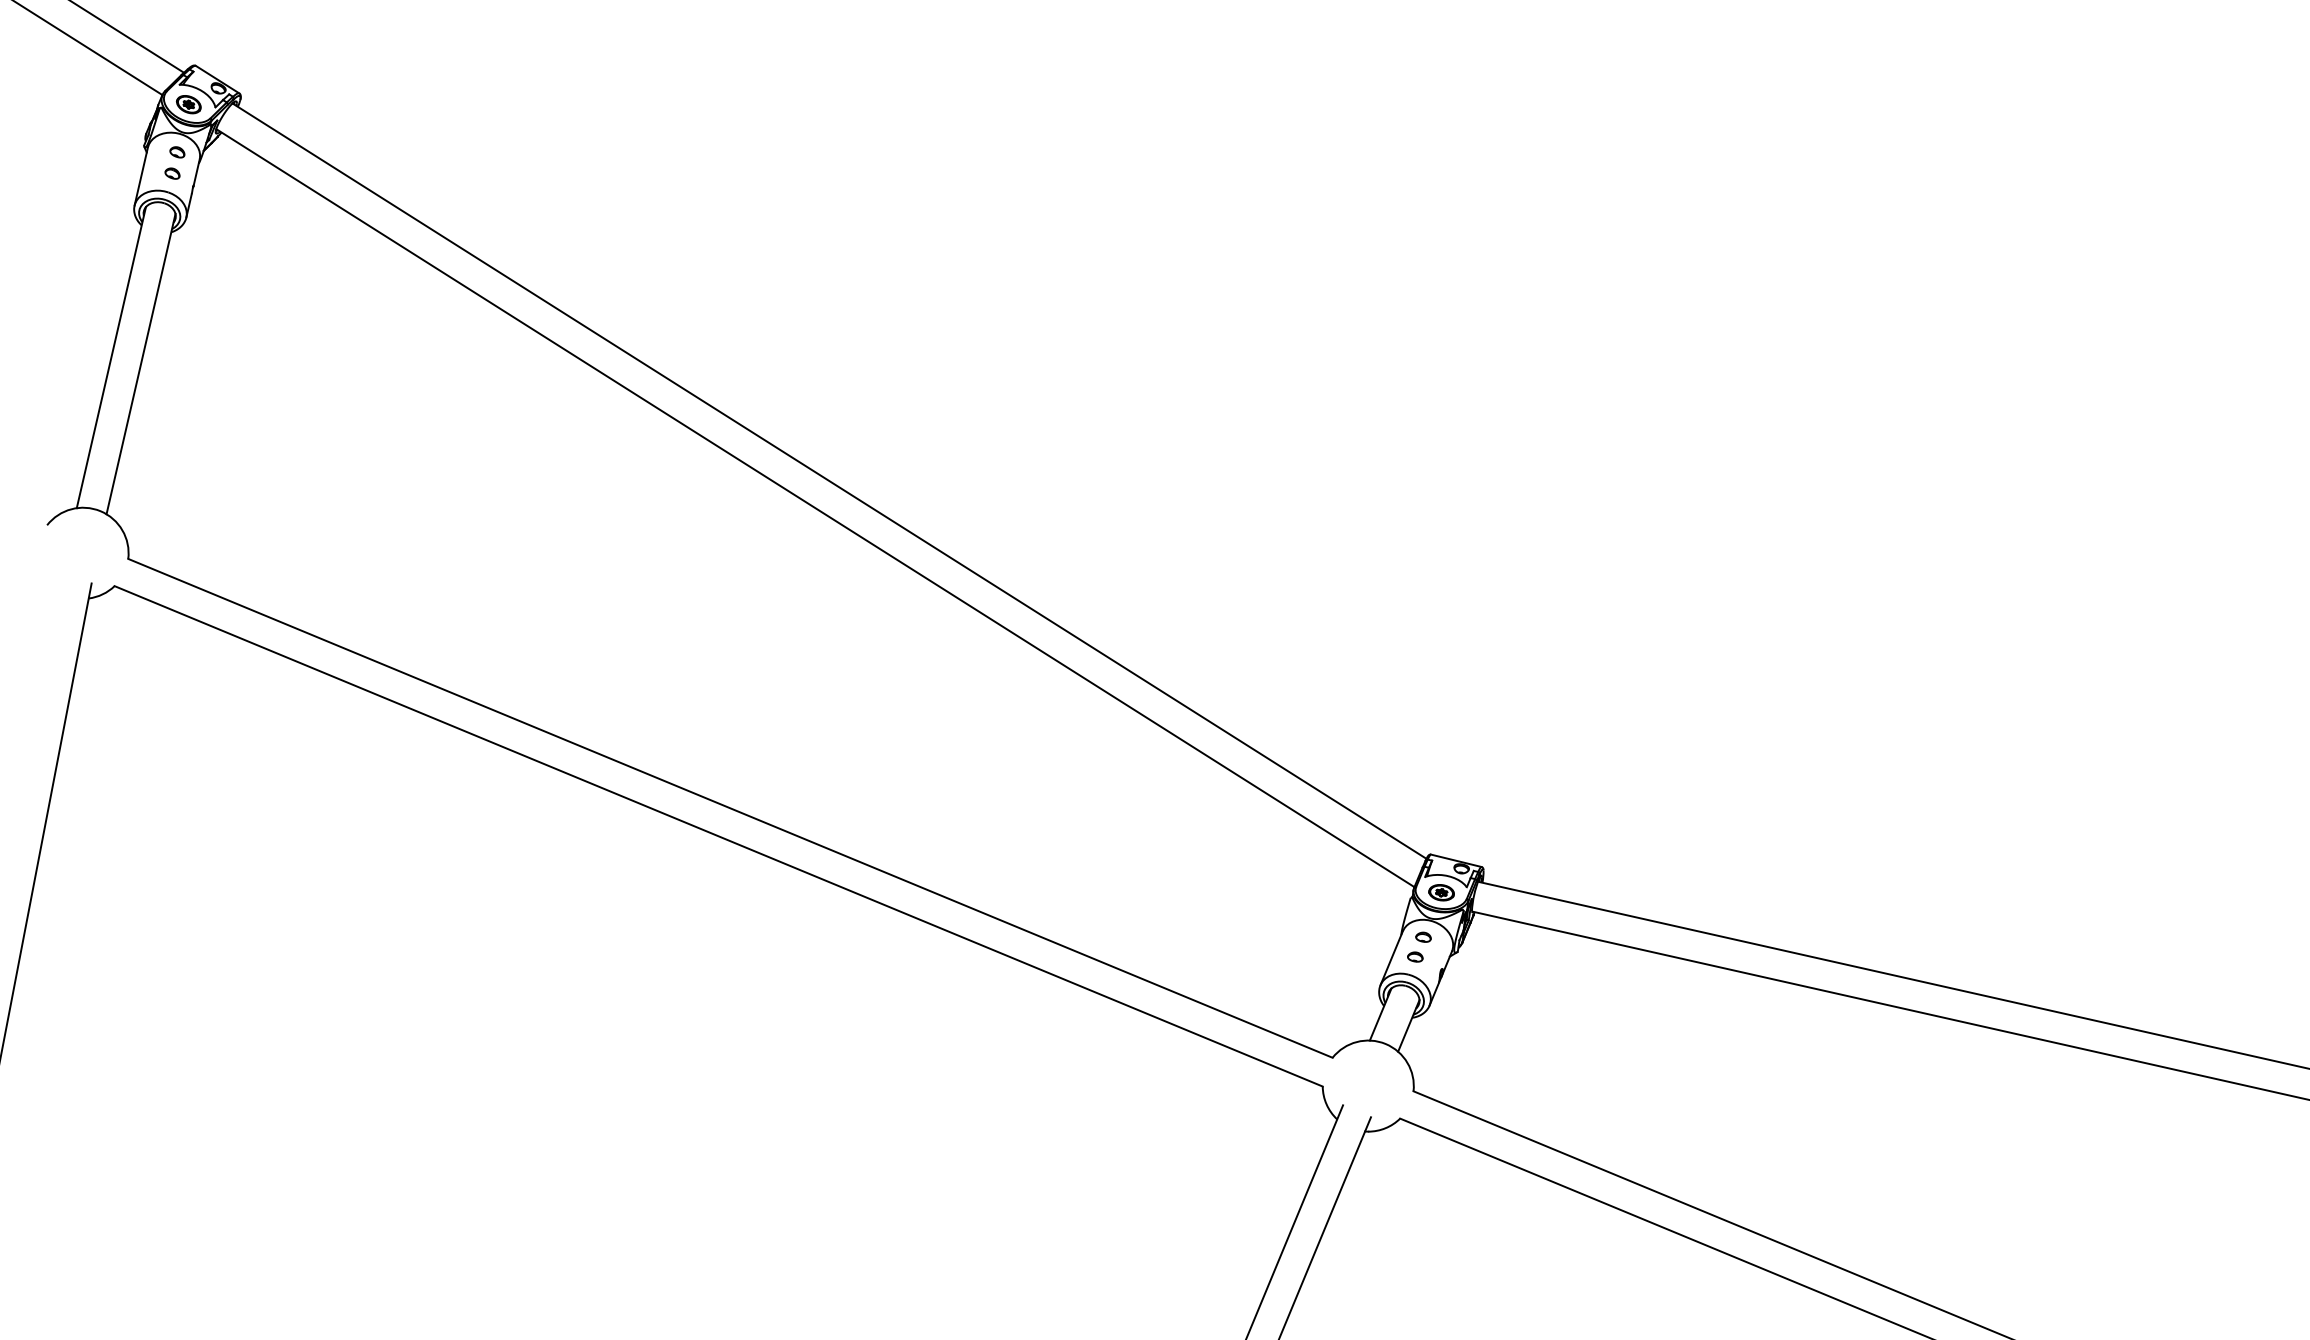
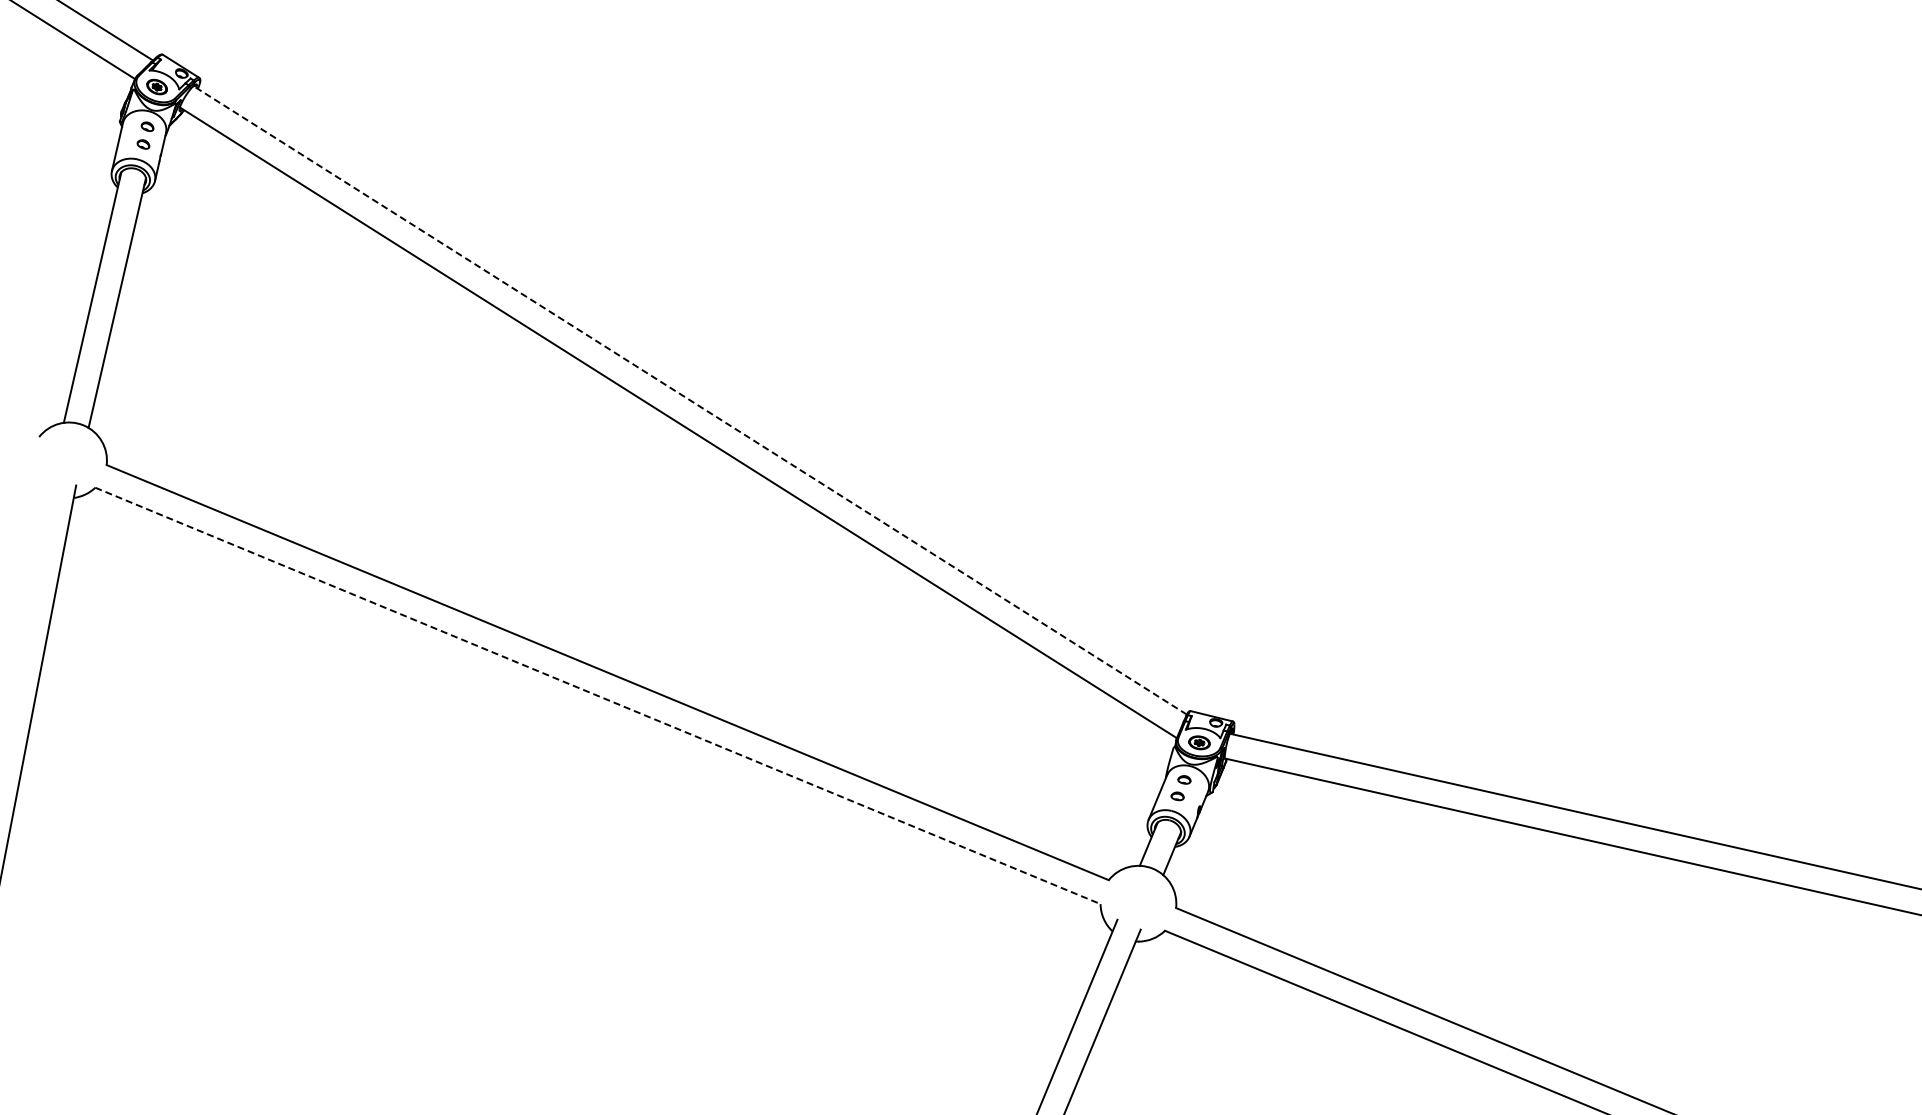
line: (829, 481) -> (690, 400), solid -> dashed
line: (719, 837) -> (598, 696), solid -> dashed

